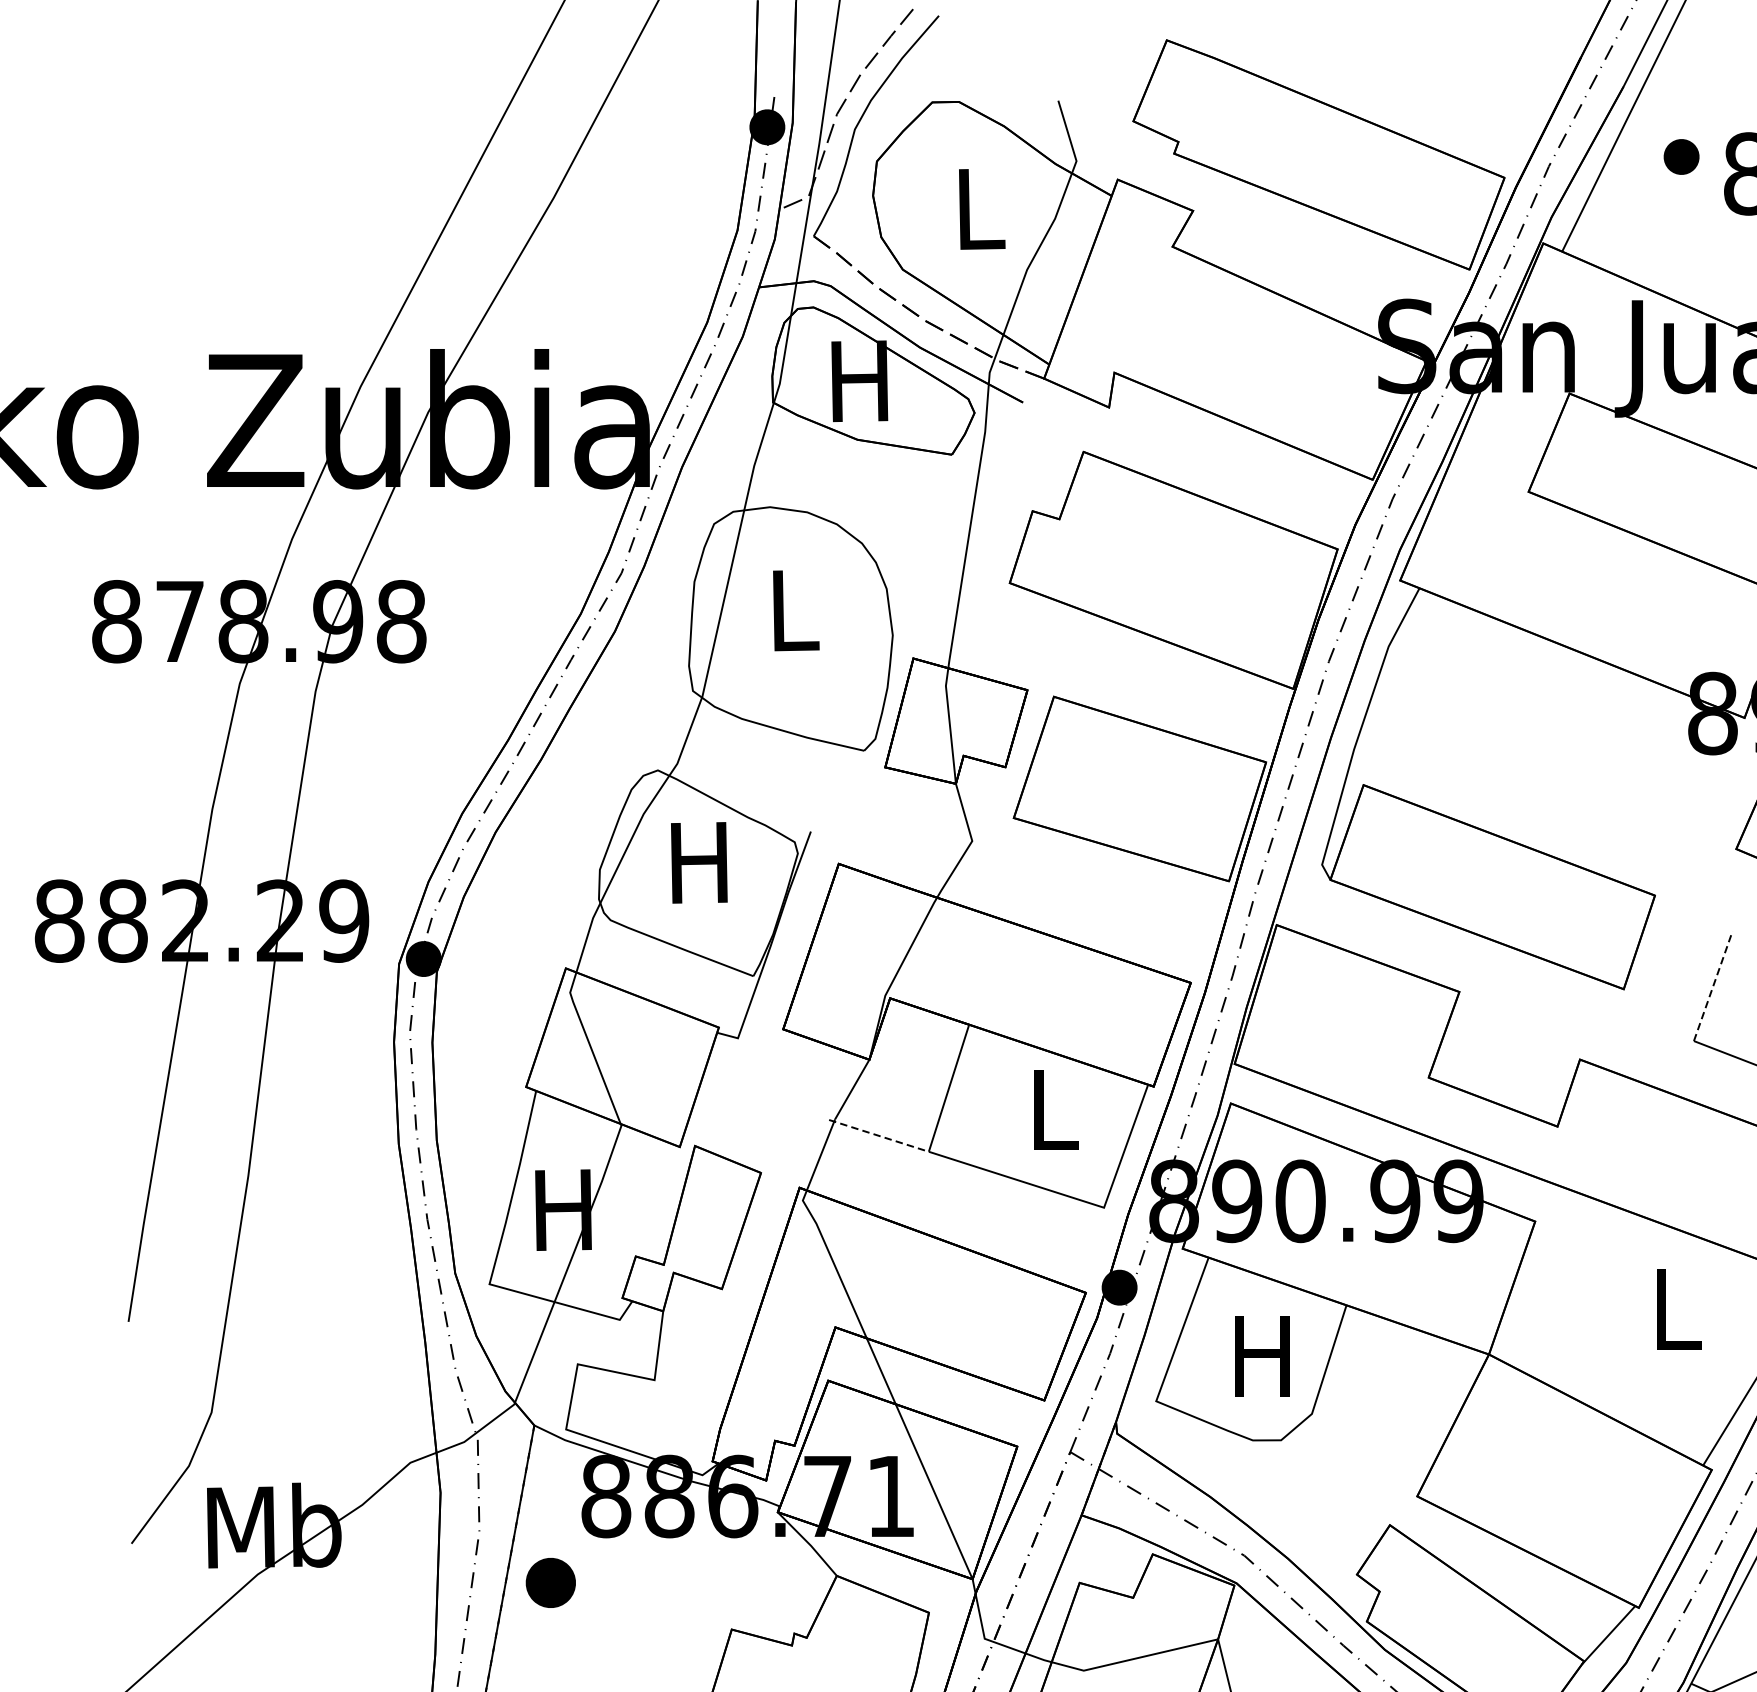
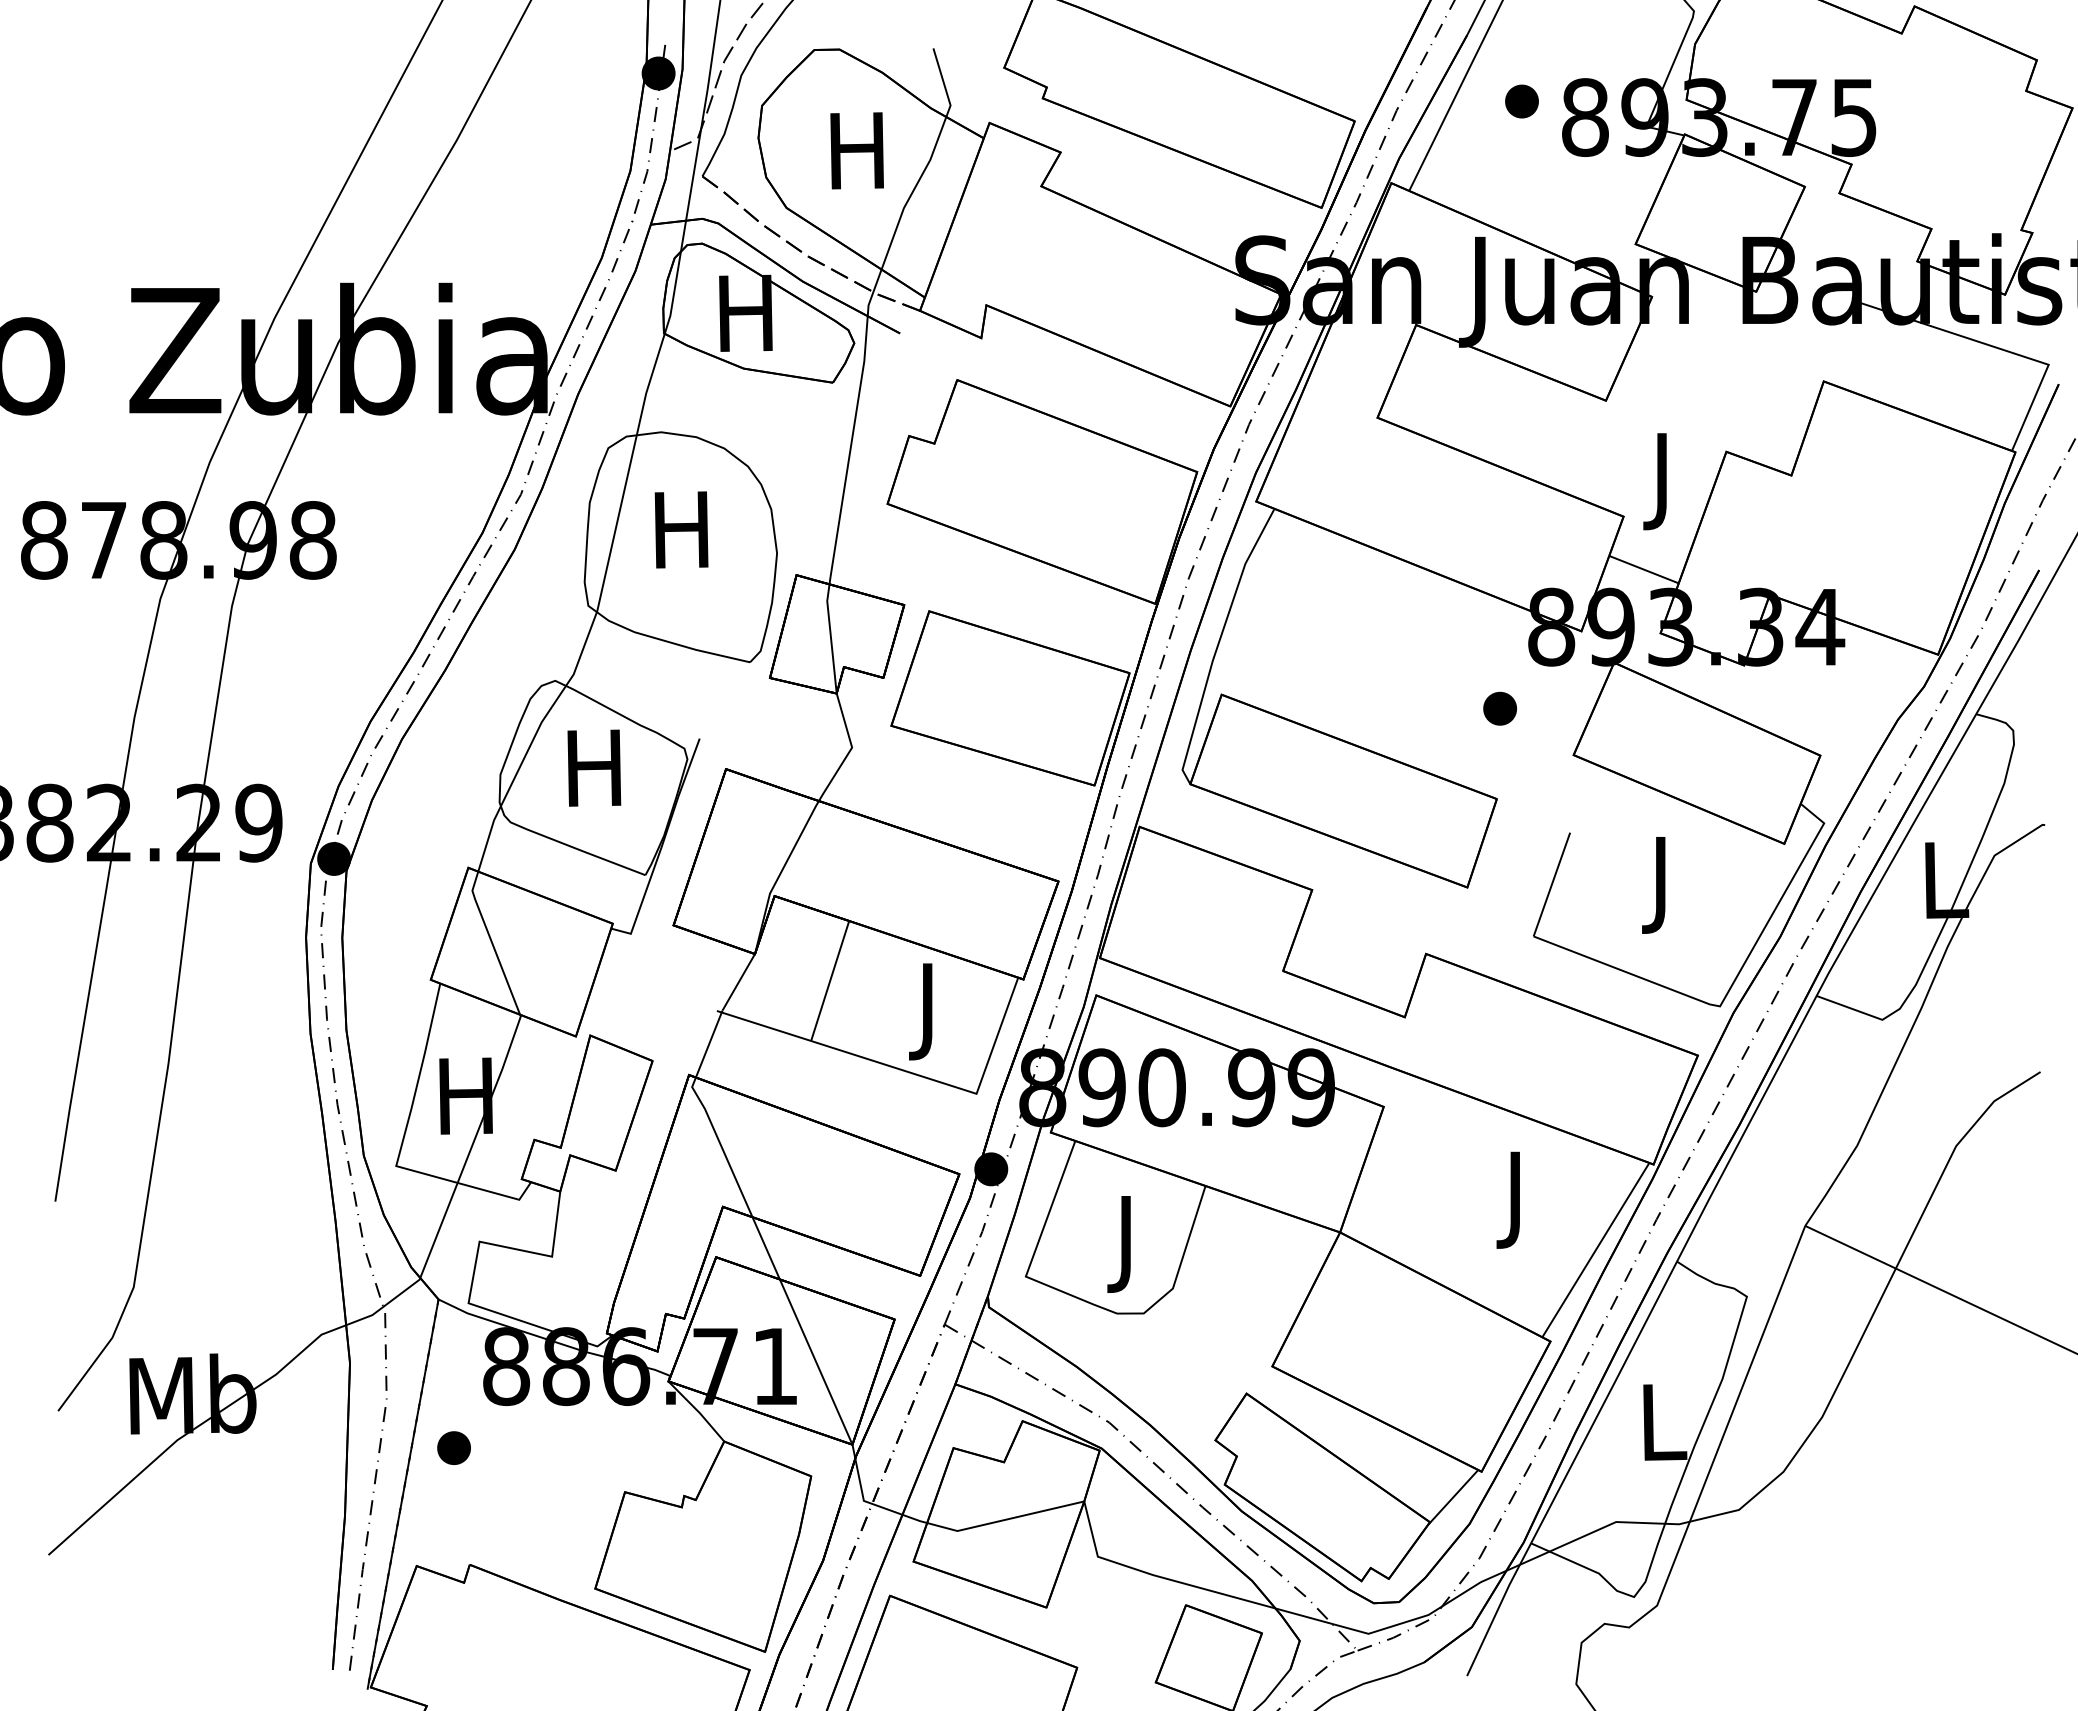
text: (976, 208) -> (856, 150), L -> H
text: (791, 610) -> (681, 529), L -> H
part: (1657, 799) -> (1499, 708), added
line: (1713, 986) -> (1552, 884), dashed -> solid
text: (1055, 1120) -> (930, 1011), L -> J
line: (879, 1136) -> (764, 1026), dashed -> solid
text: (1677, 1319) -> (1518, 1199), L -> J
text: (1261, 1367) -> (1125, 1244), H -> J
part: (550, 1582) -> (453, 1447), size x0.71

